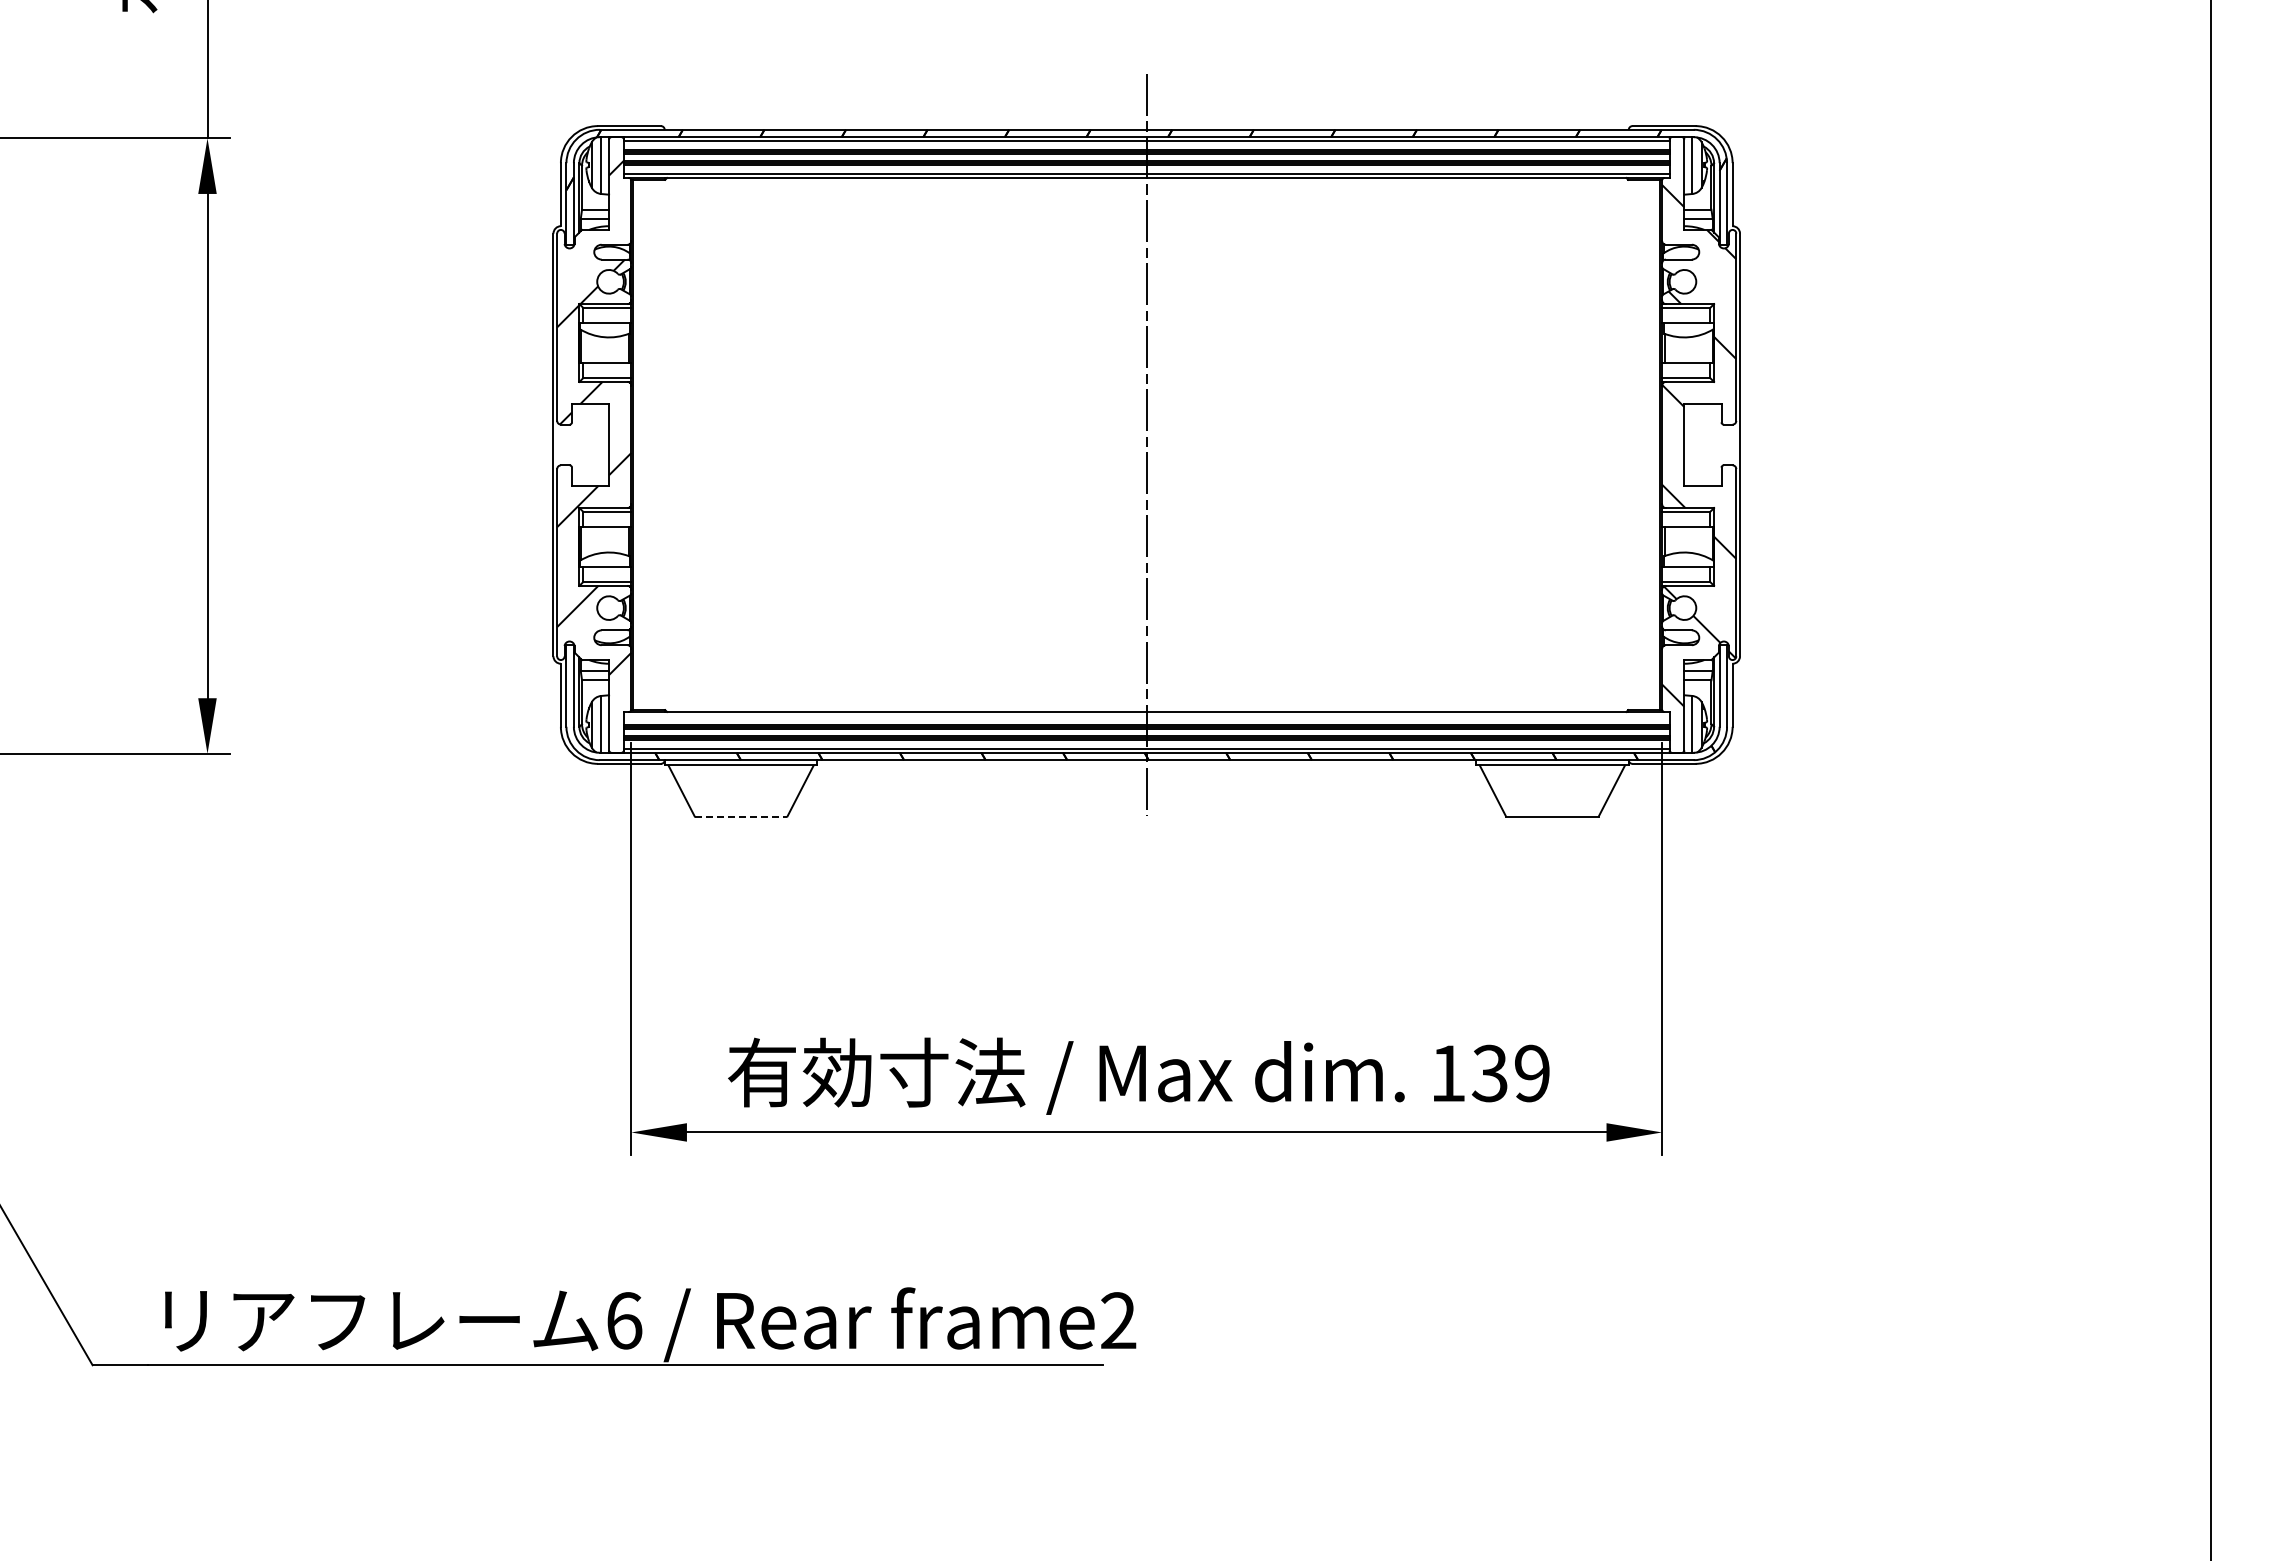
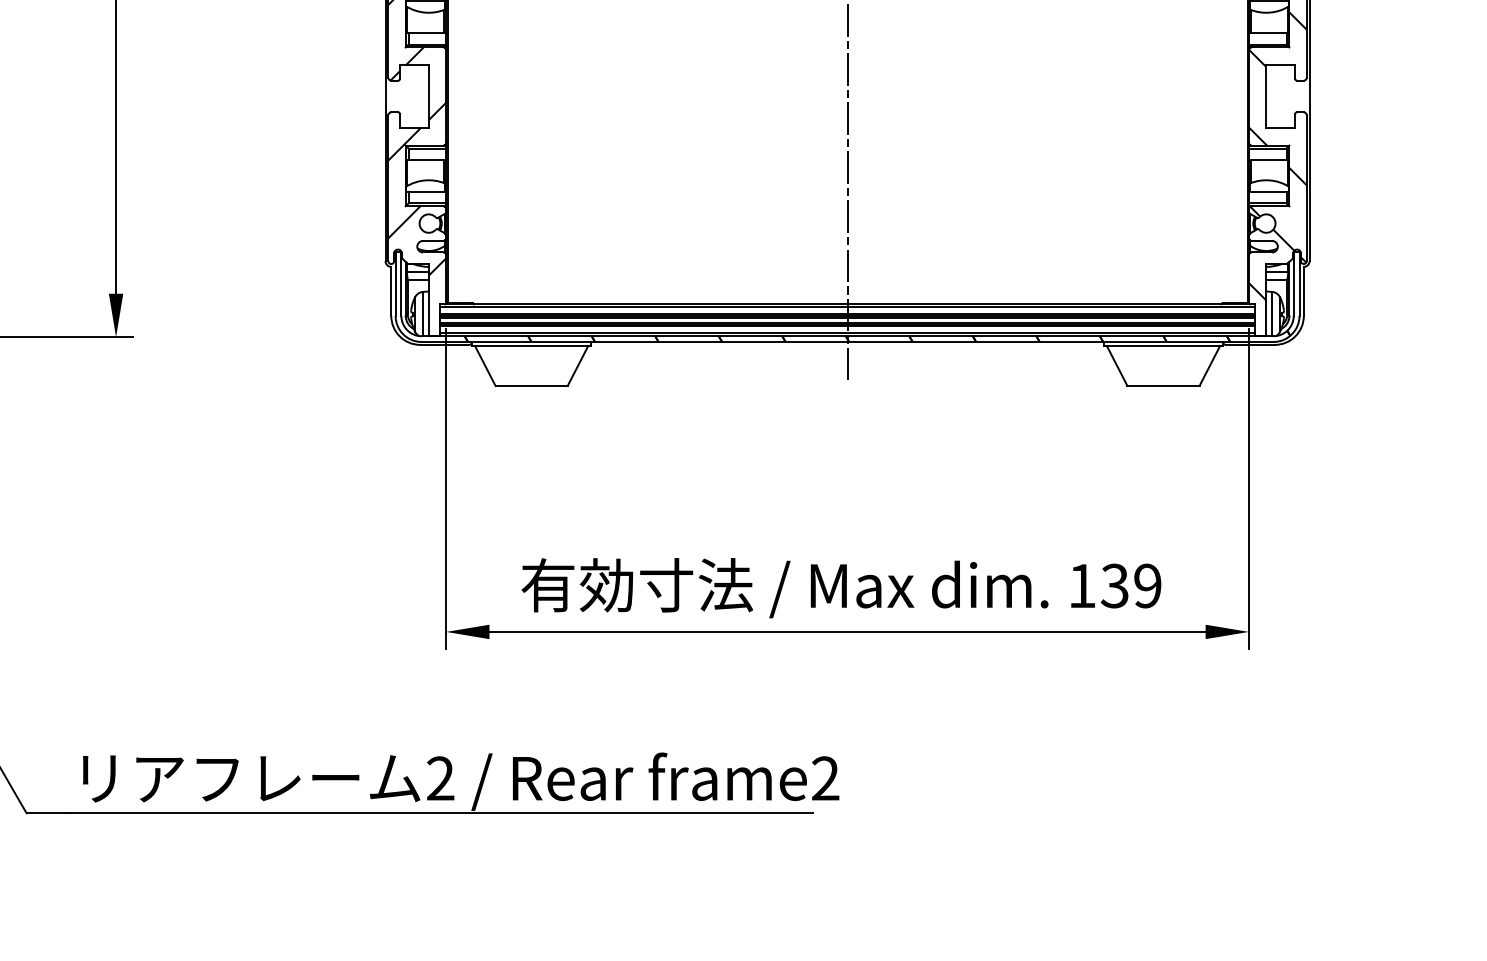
line: (1146, 715) -> (847, 307), added
line: (741, 816) -> (531, 385), dashed -> solid
text: (624, 1320) -> (440, 778), 6 -> 2

